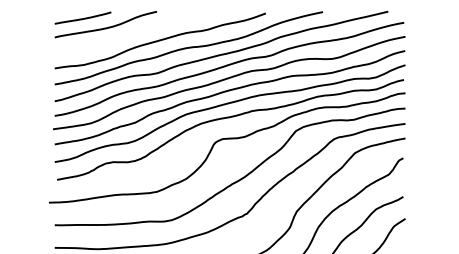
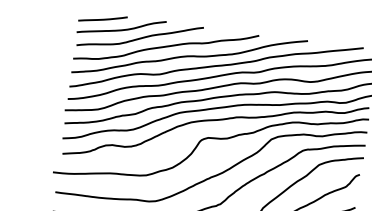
curve: (129, 33) -> (140, 37), added

